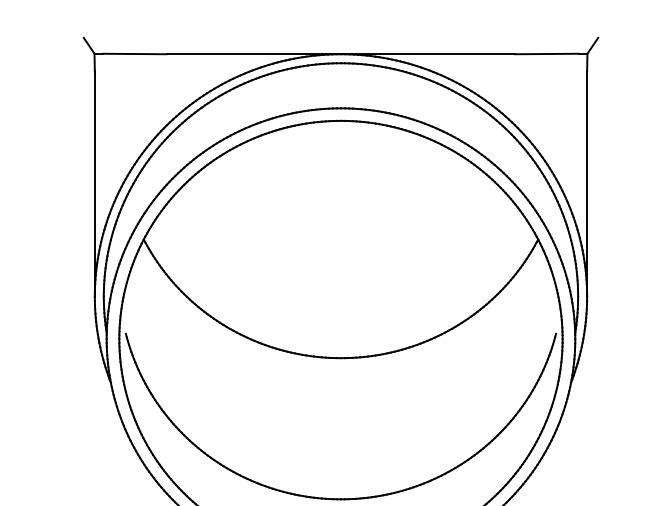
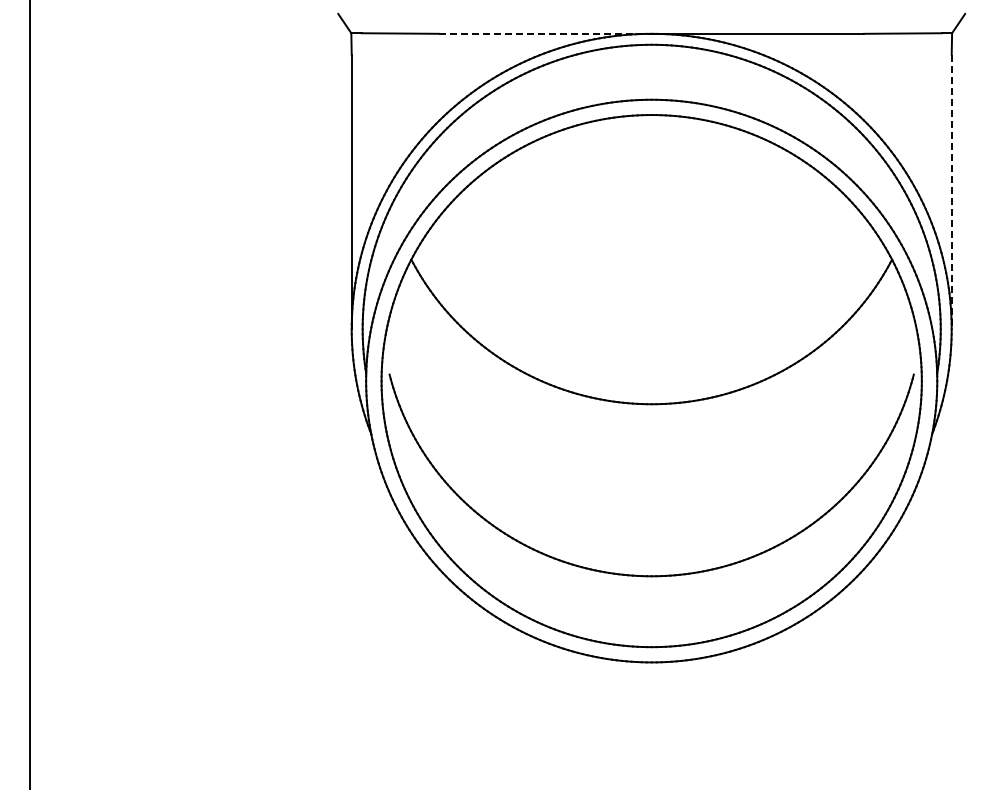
line: (254, 53) -> (546, 33), solid -> dashed
line: (586, 184) -> (951, 192), solid -> dashed

